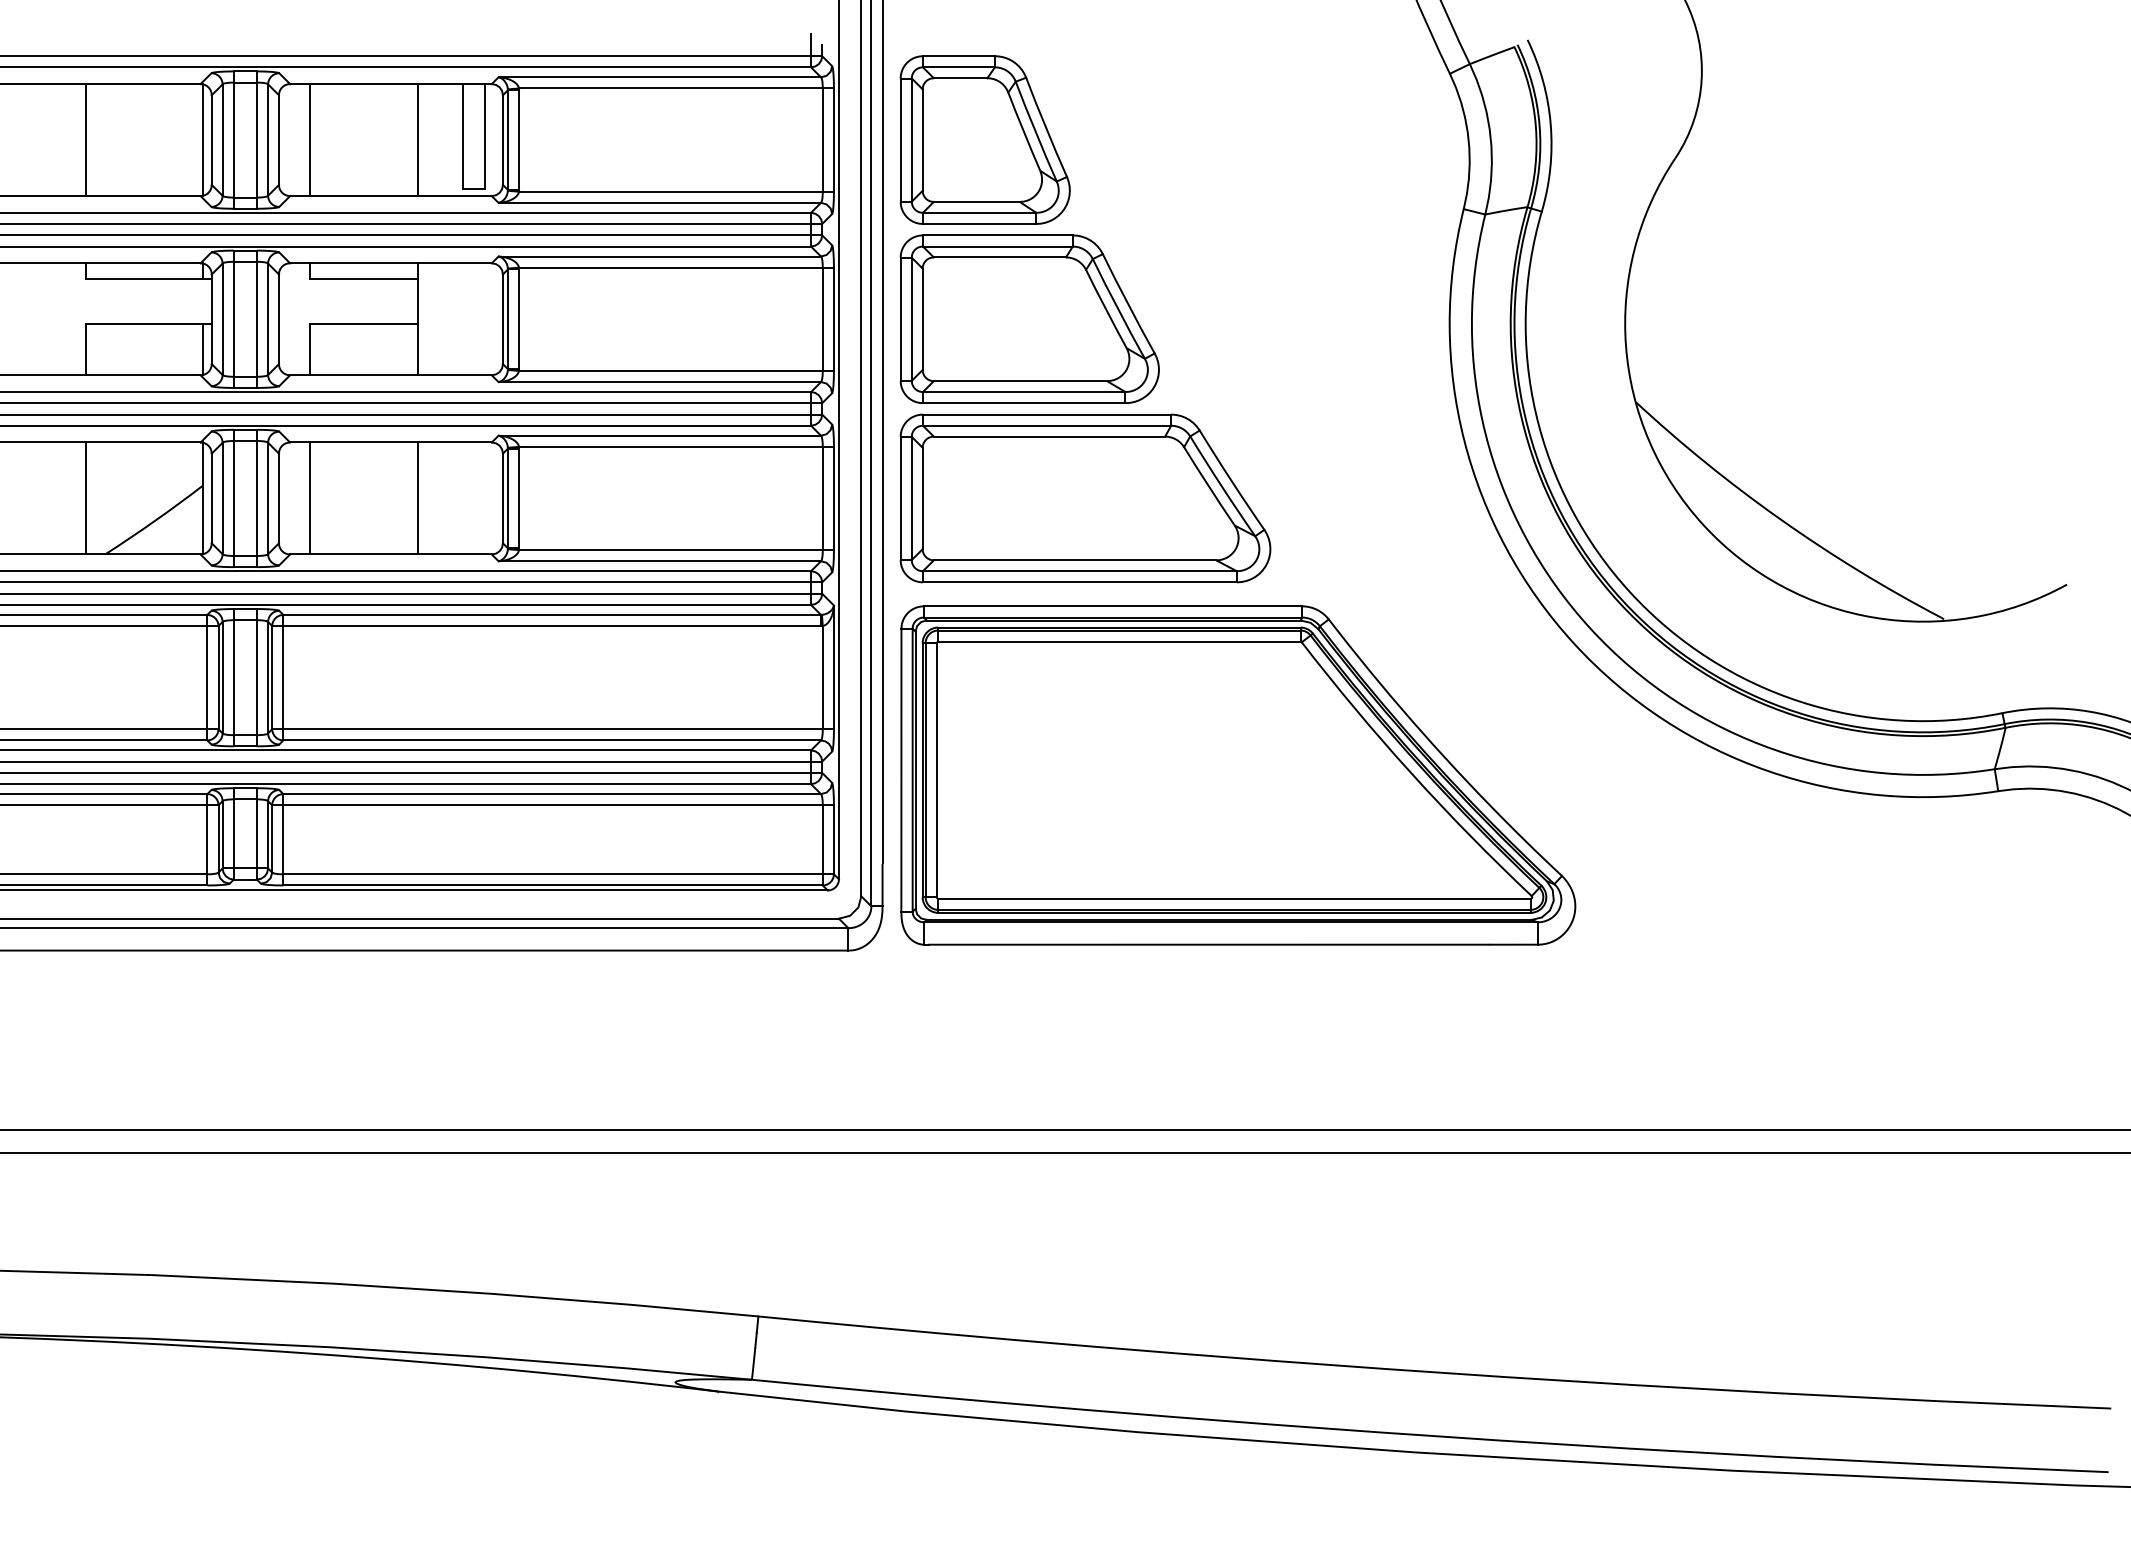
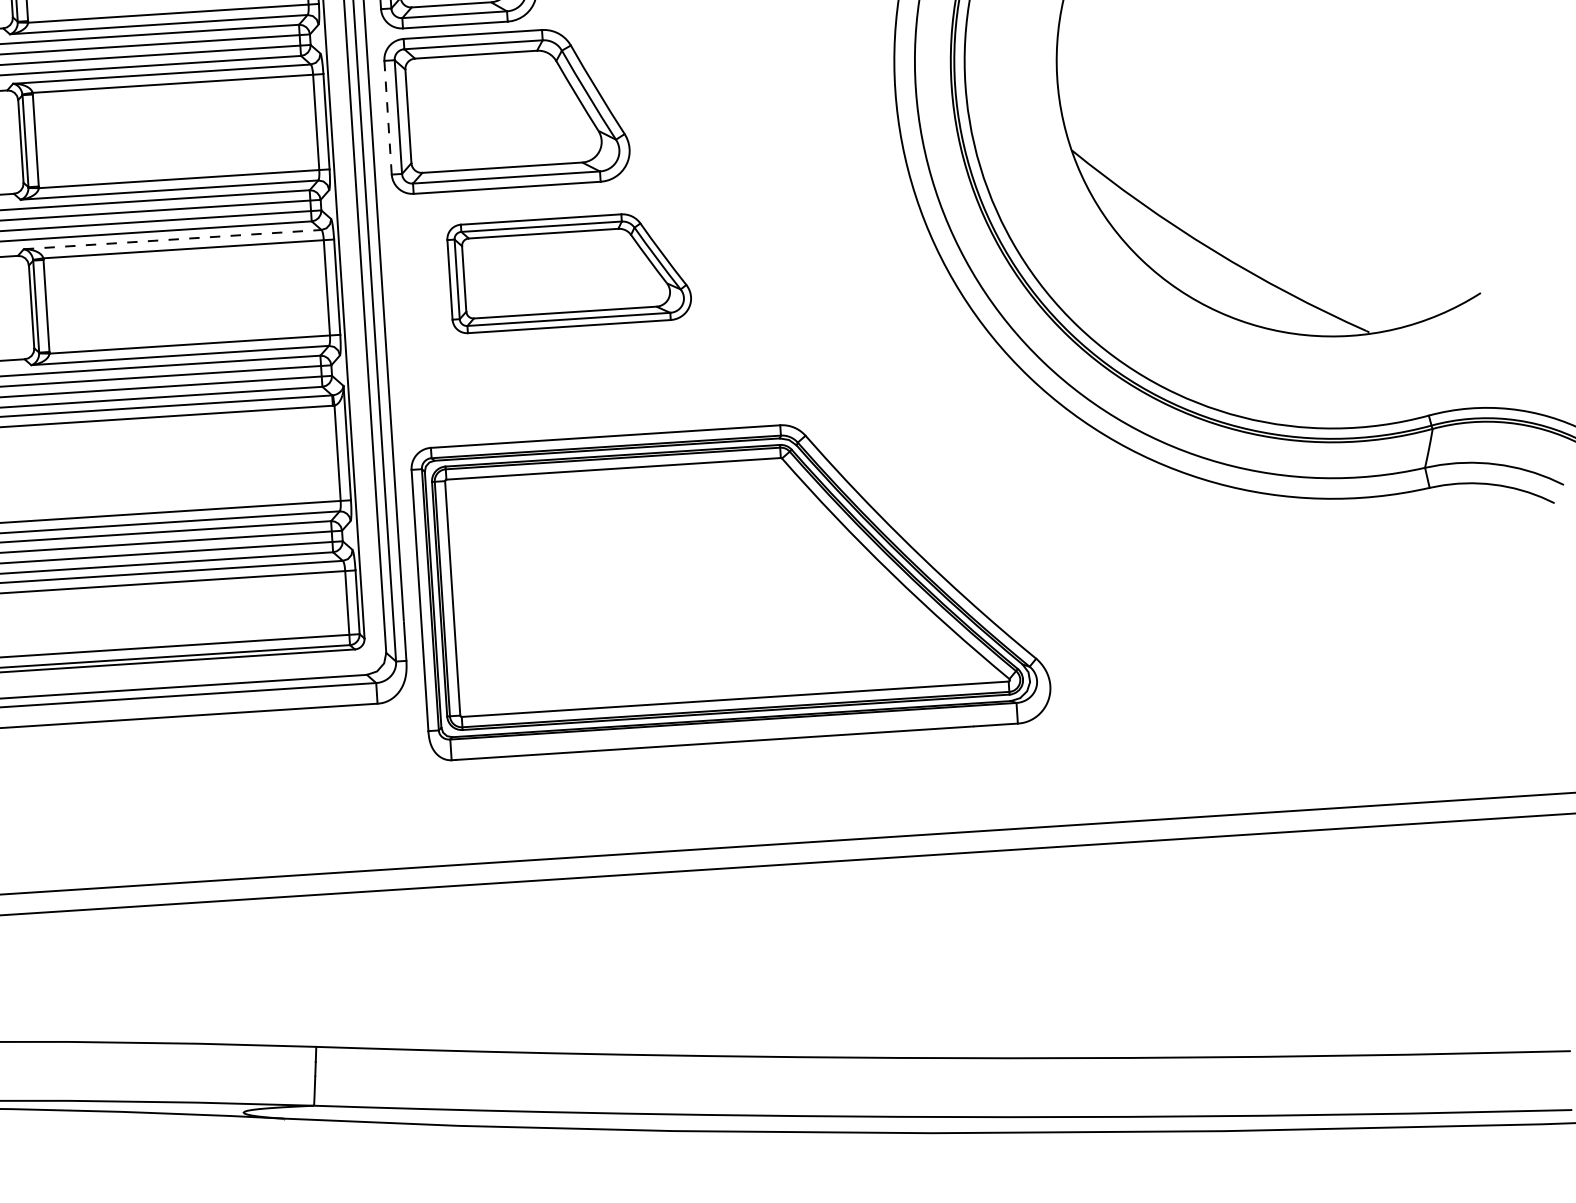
line: (900, 319) -> (387, 117), solid -> dashed
line: (660, 435) -> (173, 239), solid -> dashed
part: (1085, 498) -> (569, 272), size x0.7
part: (1238, 775) -> (731, 585), moved

